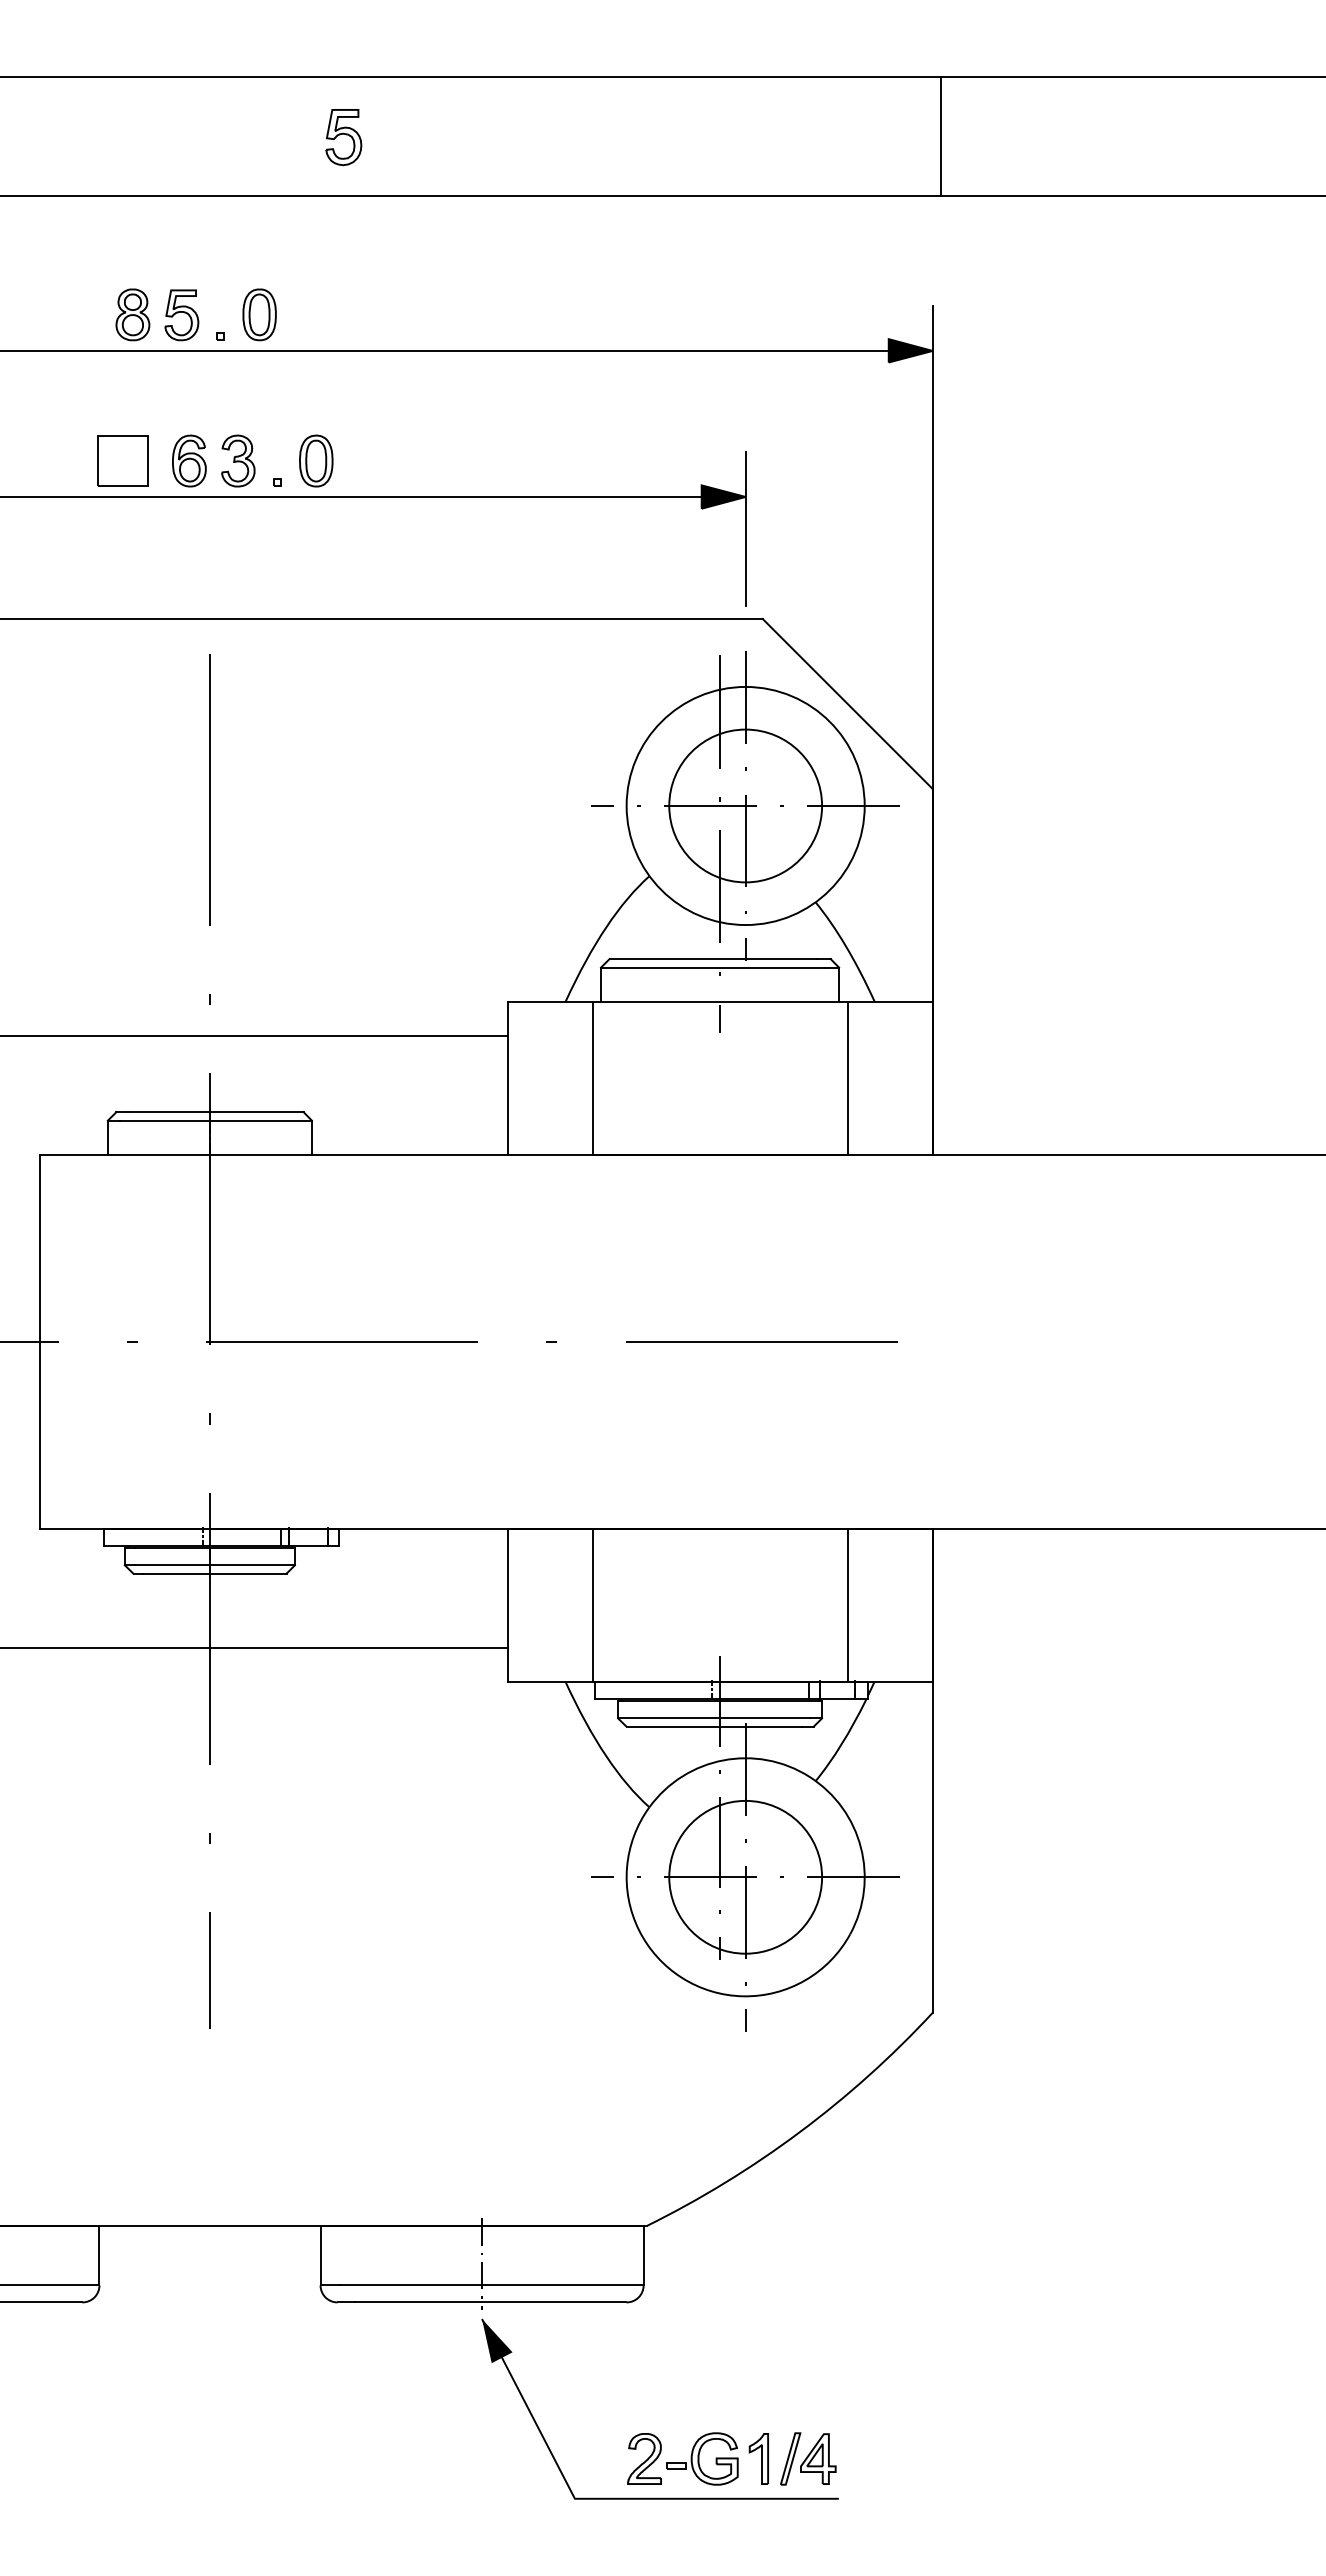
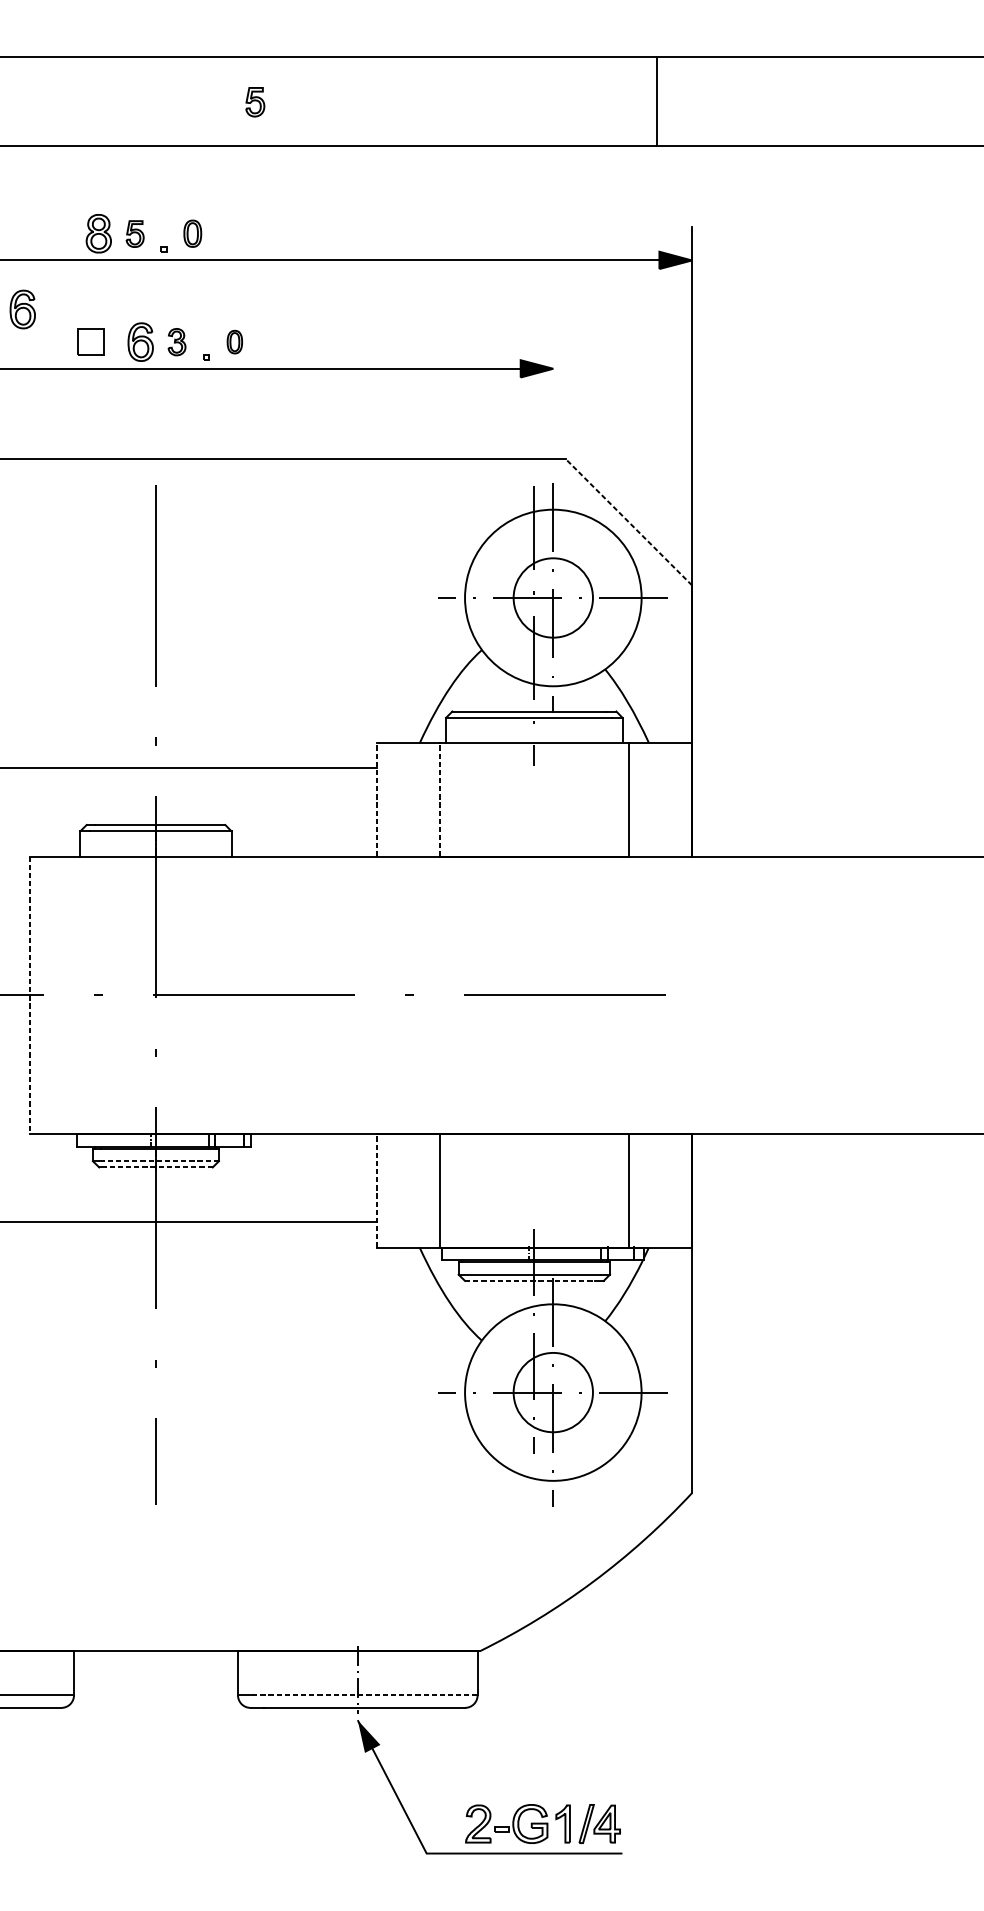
line: (940, 136) -> (656, 101), moved
part: (343, 137) -> (255, 102), size x0.7
part: (259, 314) -> (192, 233), size x0.7
part: (181, 315) -> (134, 234), size x0.7
part: (30, 416) -> (22, 309), added
part: (122, 460) -> (91, 341), size x0.7
part: (238, 460) -> (177, 341), size x0.7
part: (316, 460) -> (235, 341), size x0.6
line: (745, 528) -> (553, 392), removed
line: (847, 703) -> (628, 521), solid -> dashed
circle: (745, 805) -> (553, 597), size x0.7
line: (507, 1078) -> (376, 800), solid -> dashed
line: (592, 1078) -> (439, 800), solid -> dashed
line: (39, 1342) -> (29, 995), solid -> dashed
line: (215, 1565) -> (160, 1161), solid -> dashed
line: (214, 1573) -> (159, 1167), solid -> dashed
line: (507, 1605) -> (376, 1190), solid -> dashed
line: (714, 1726) -> (530, 1280), solid -> dashed
circle: (745, 1876) -> (553, 1391), size x0.7
line: (491, 2285) -> (364, 1695), solid -> dashed

